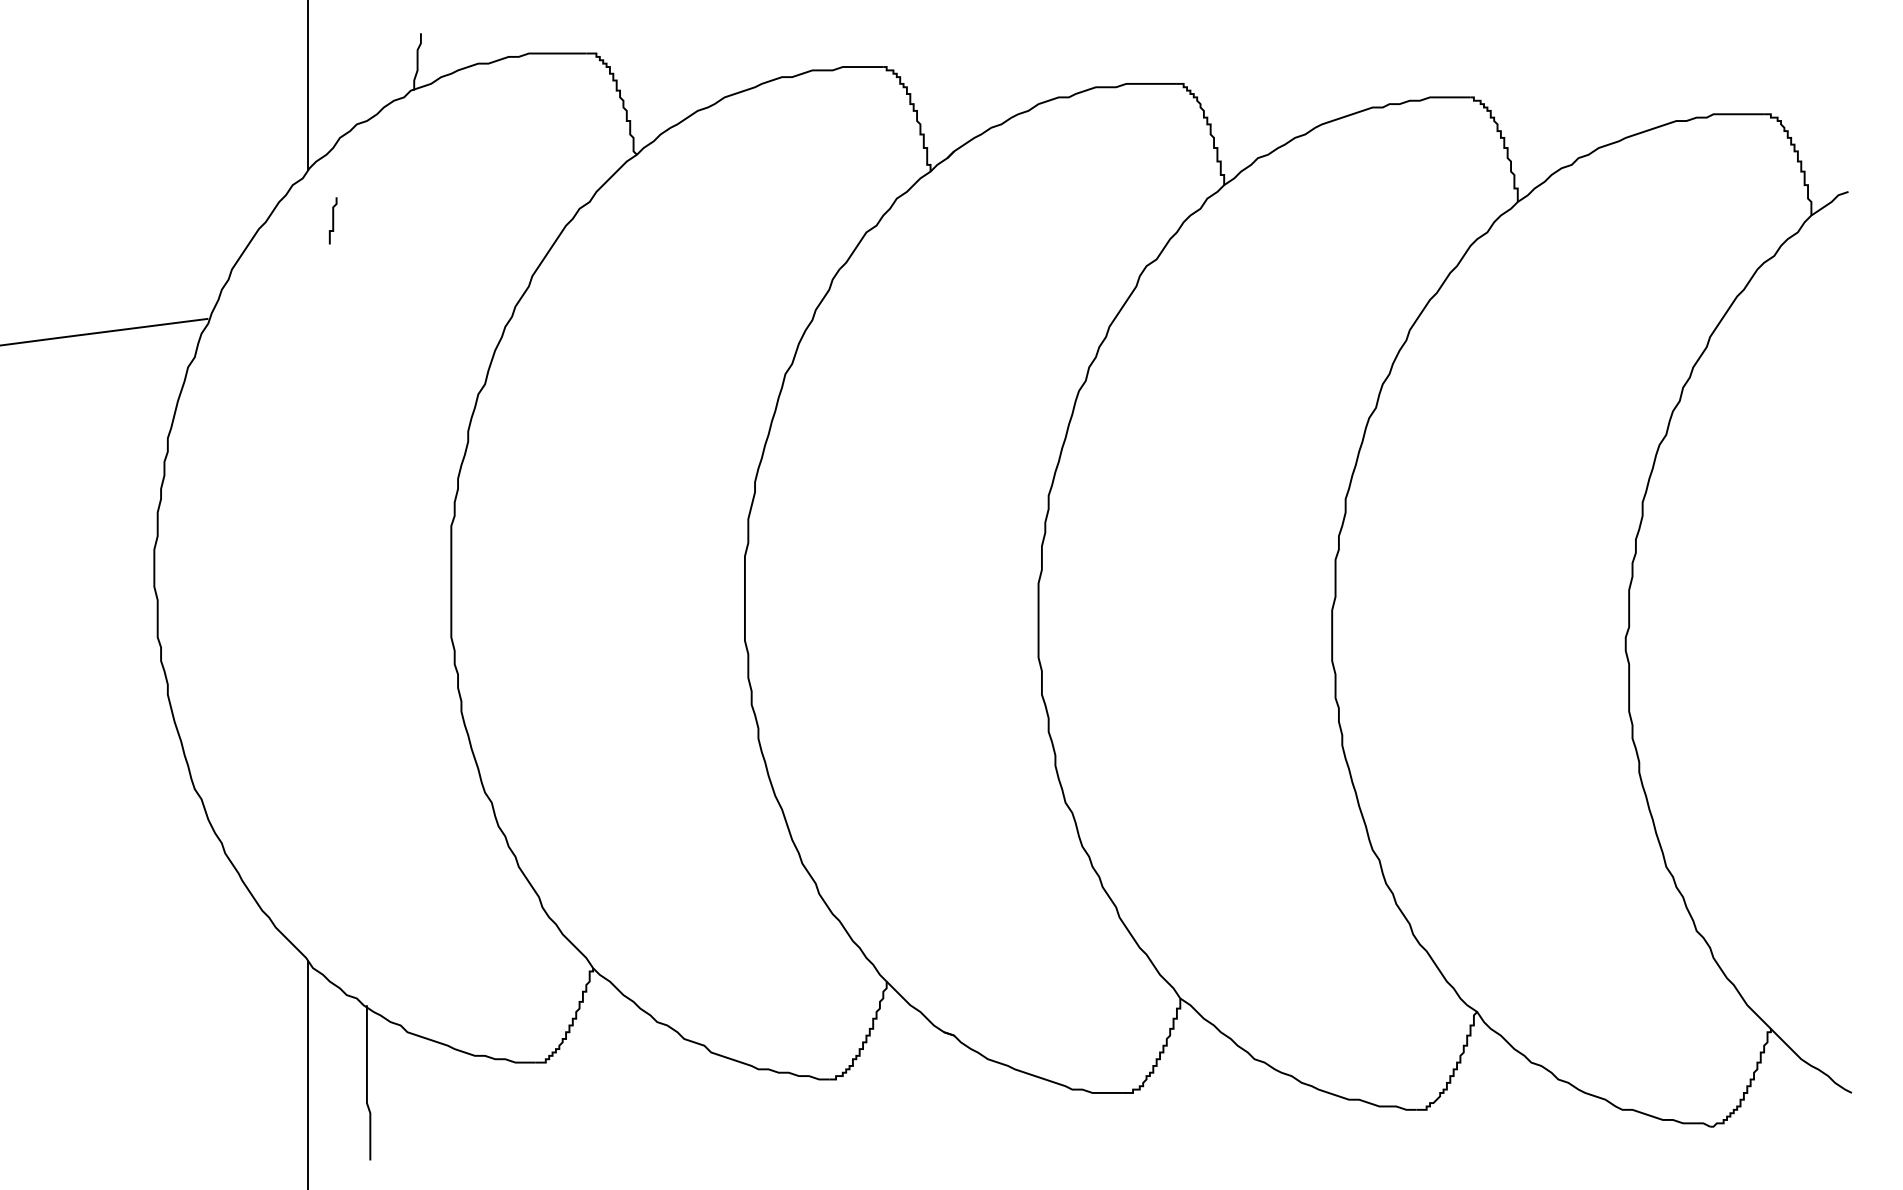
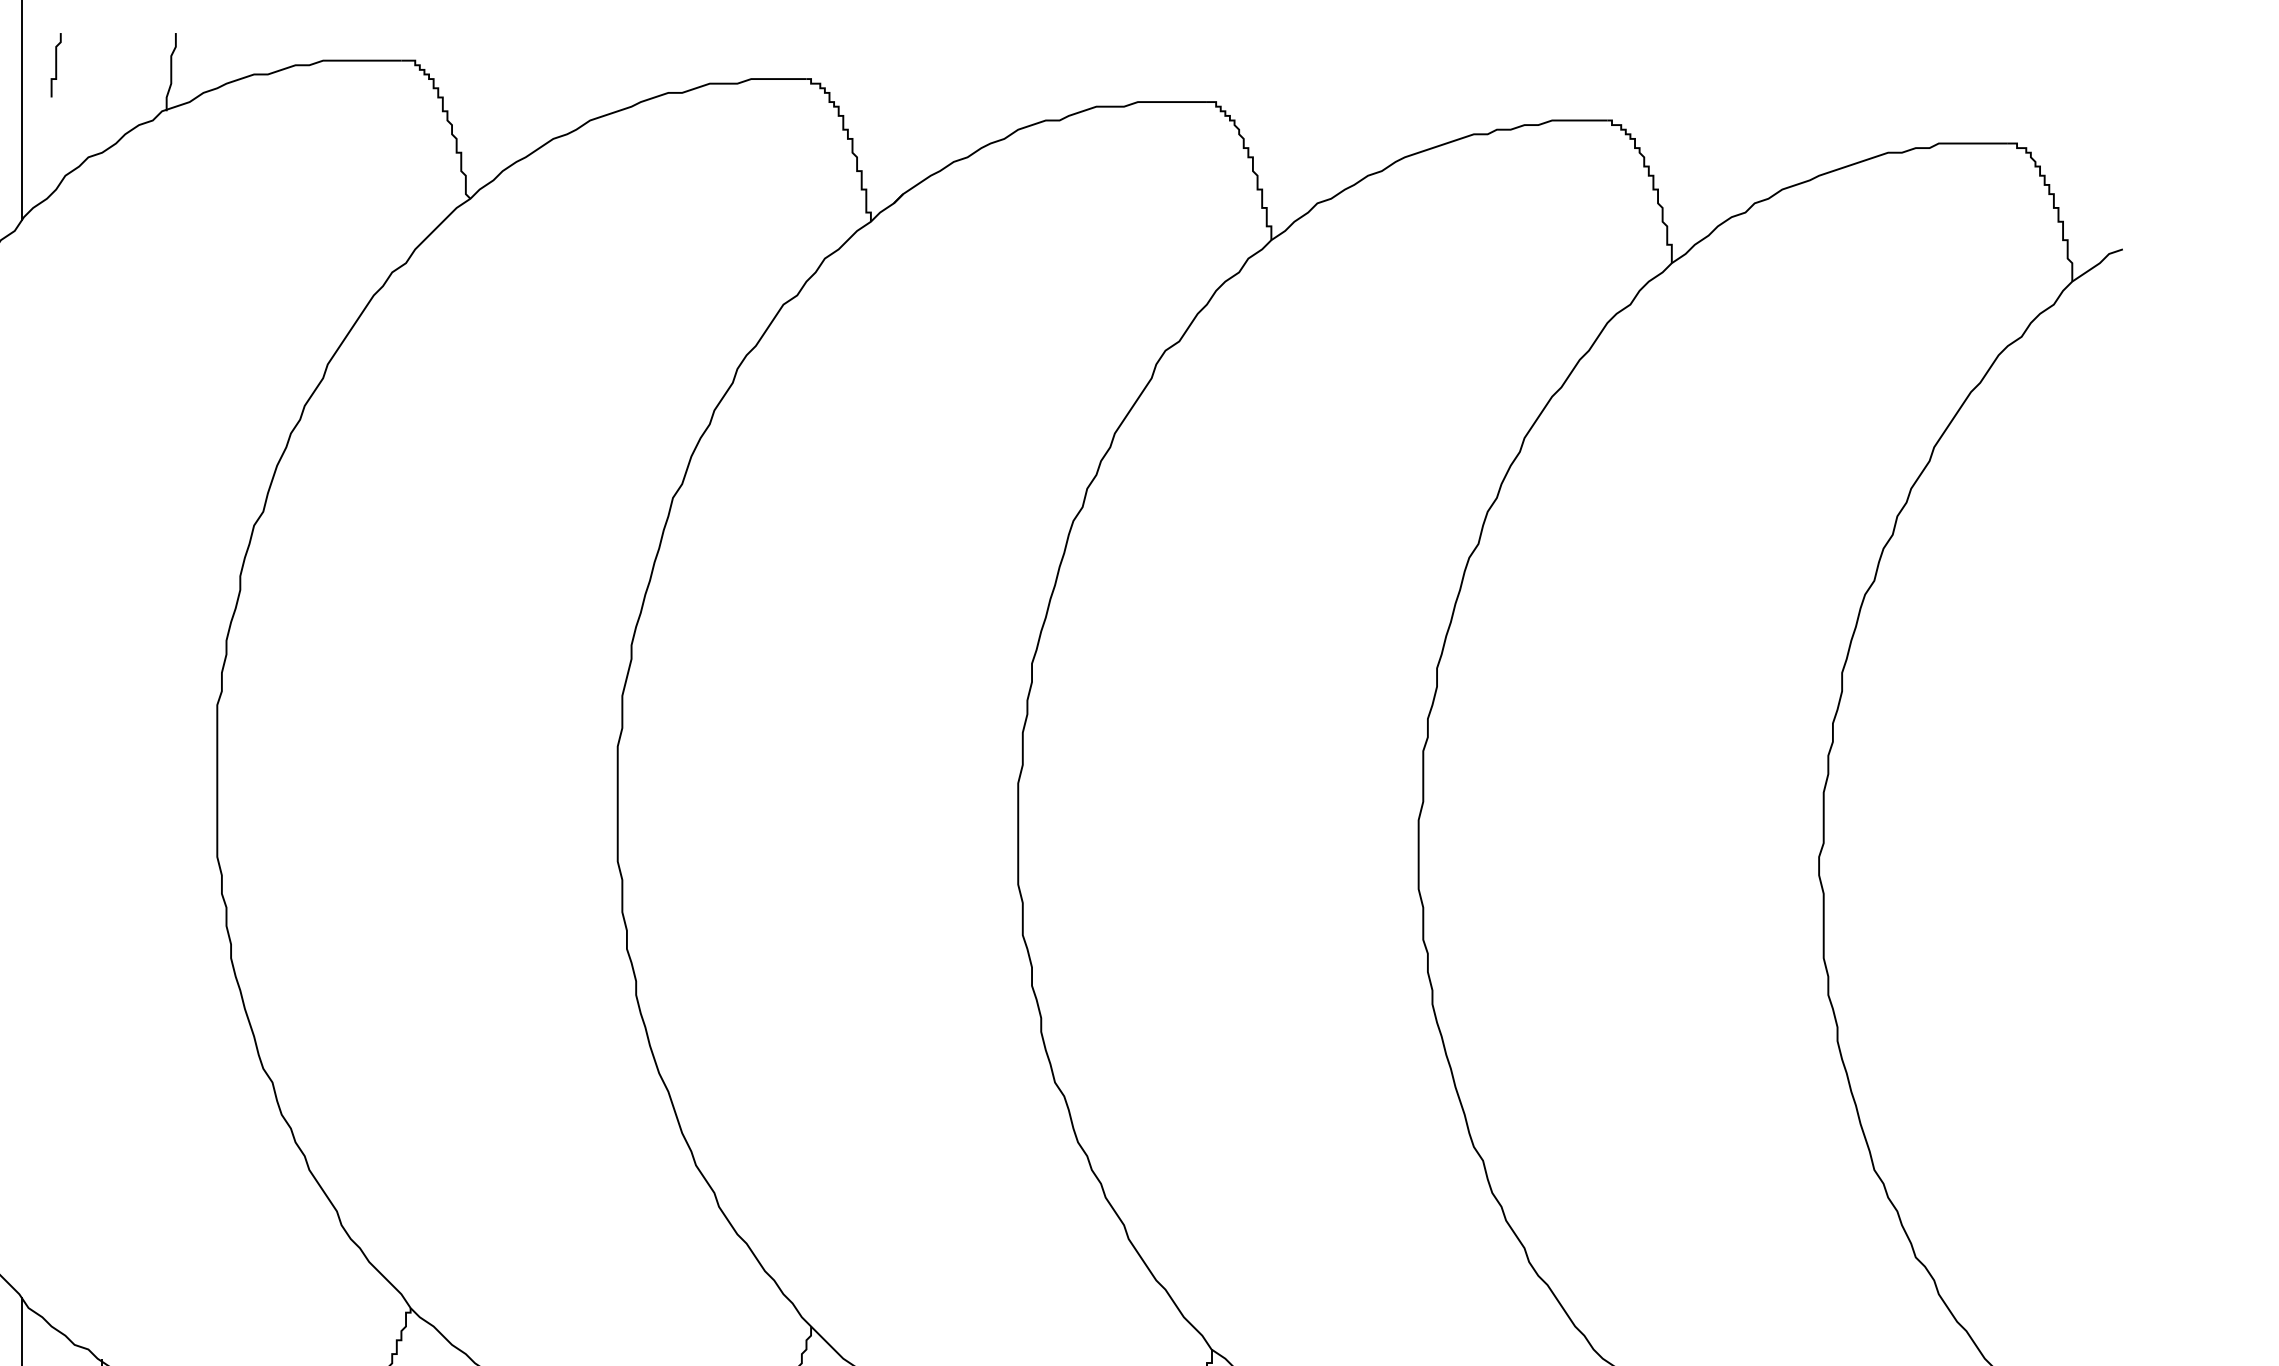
curve: (332, 220) -> (55, 64), moved

